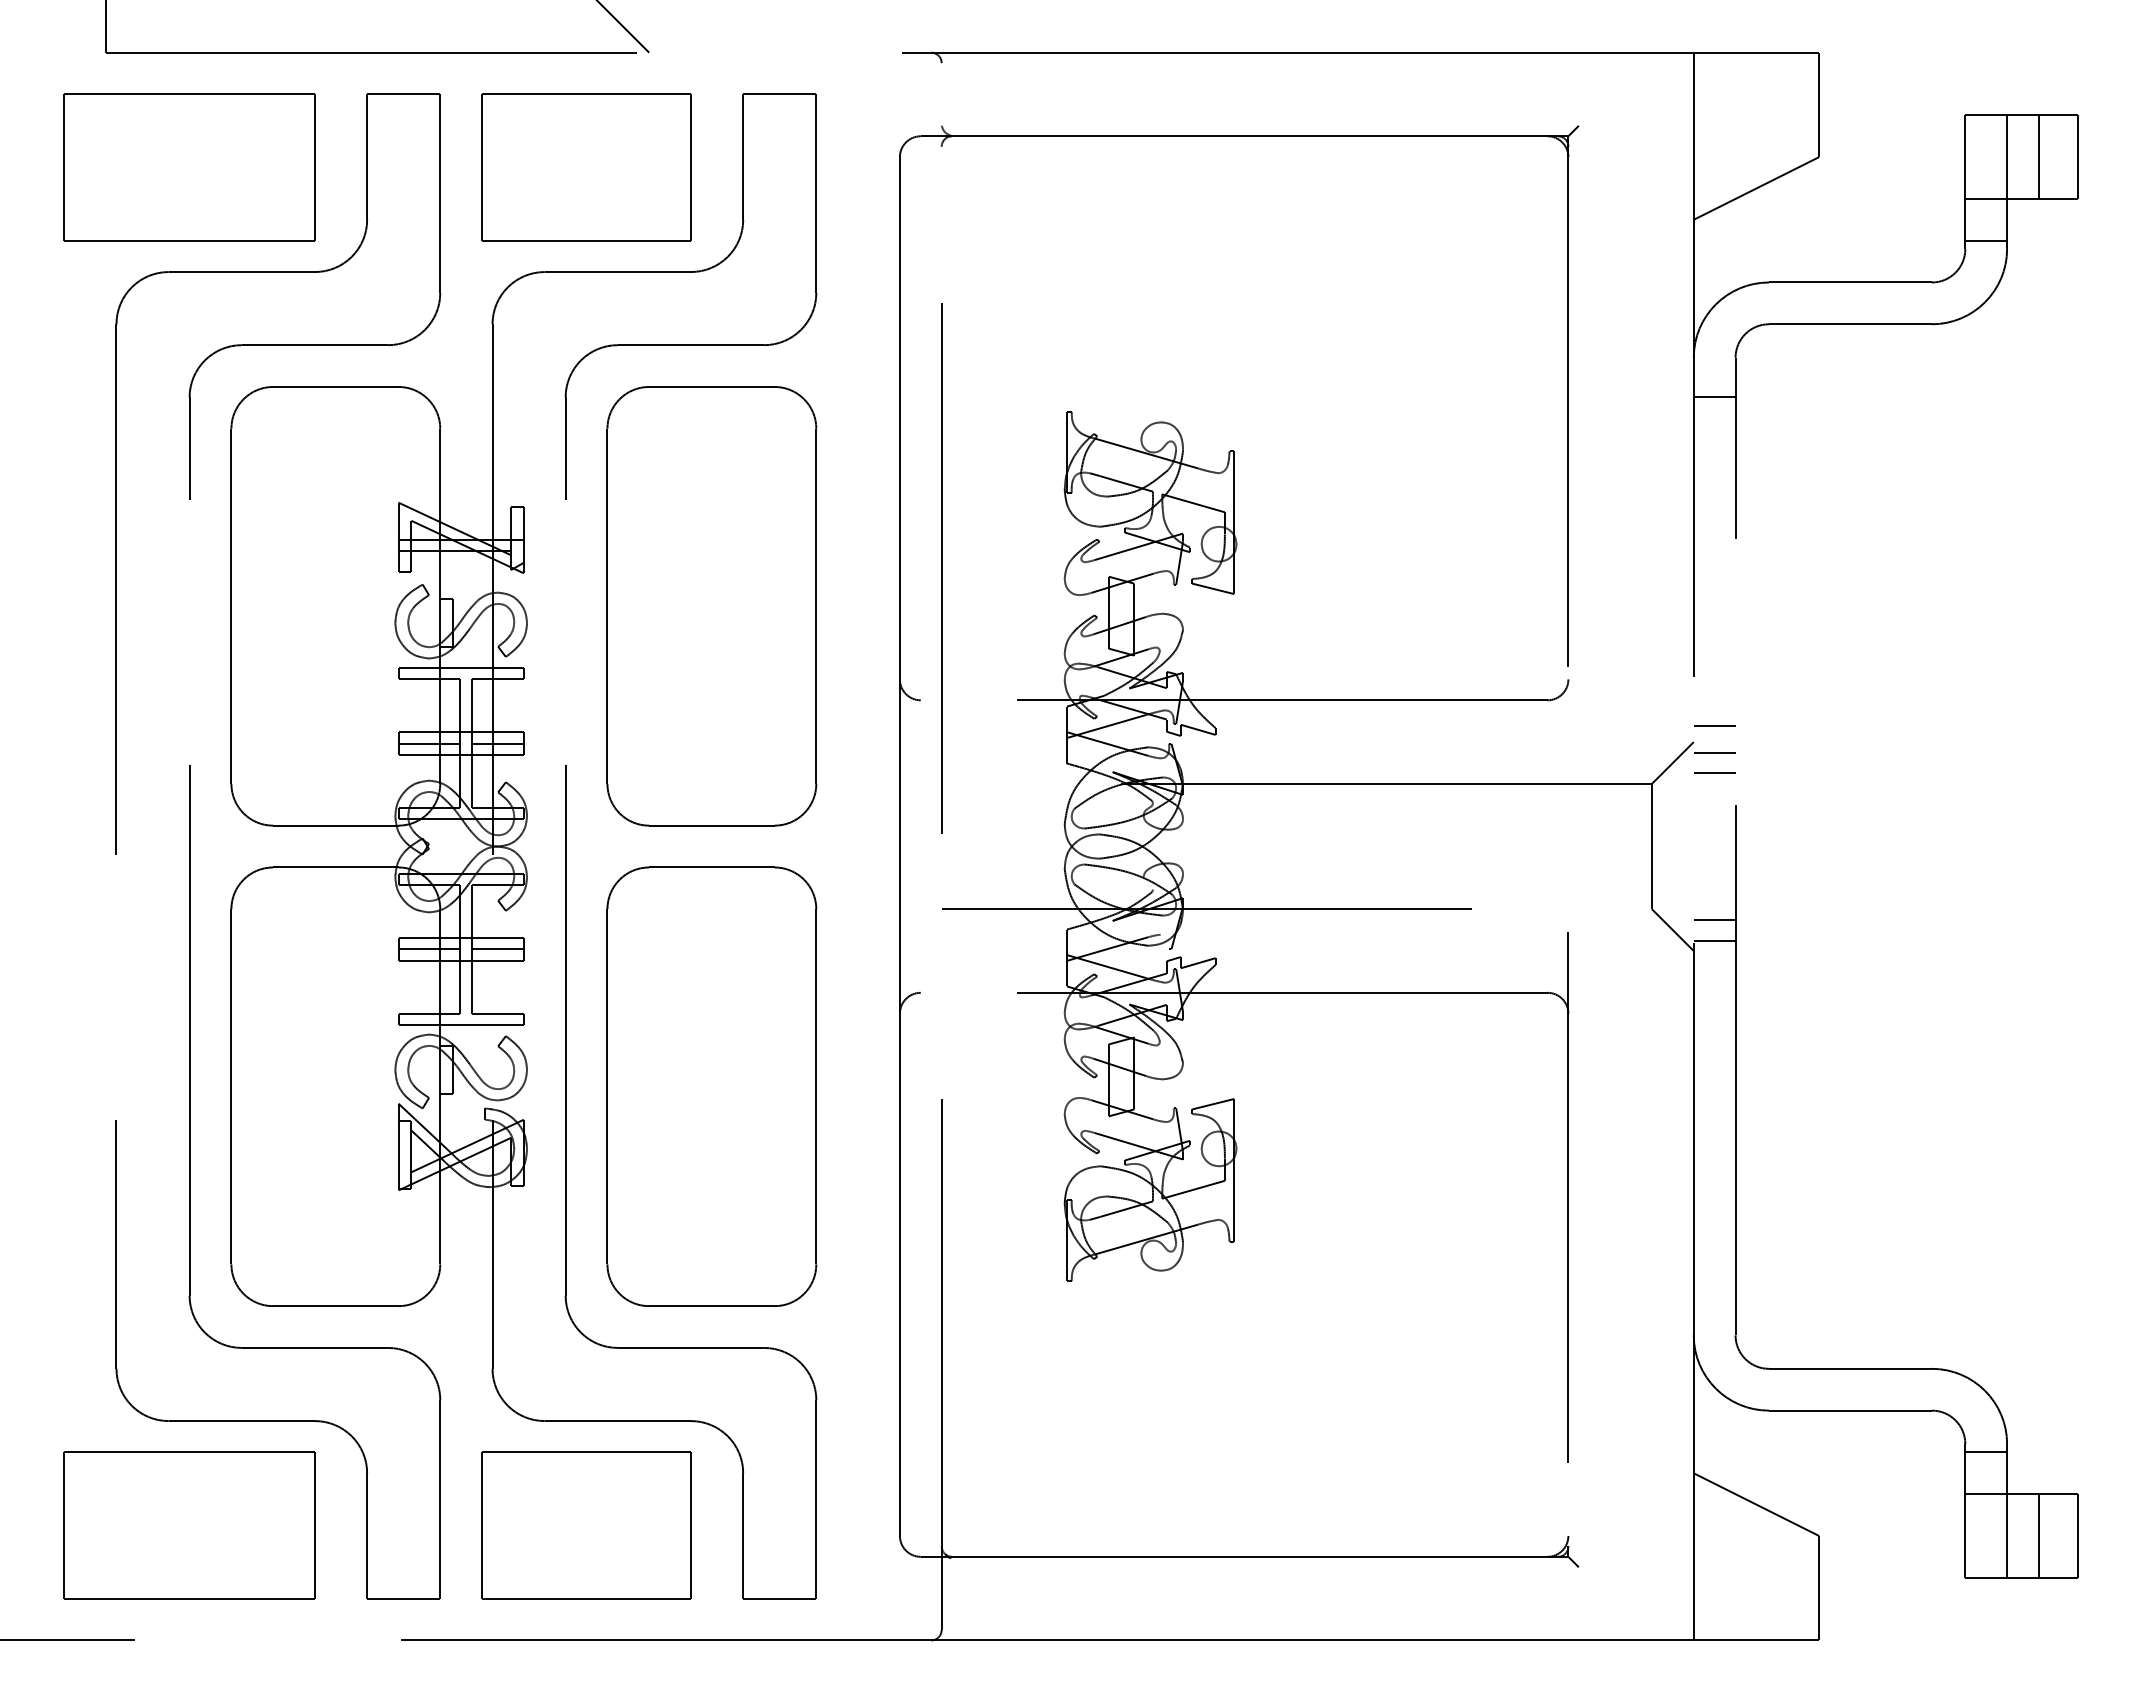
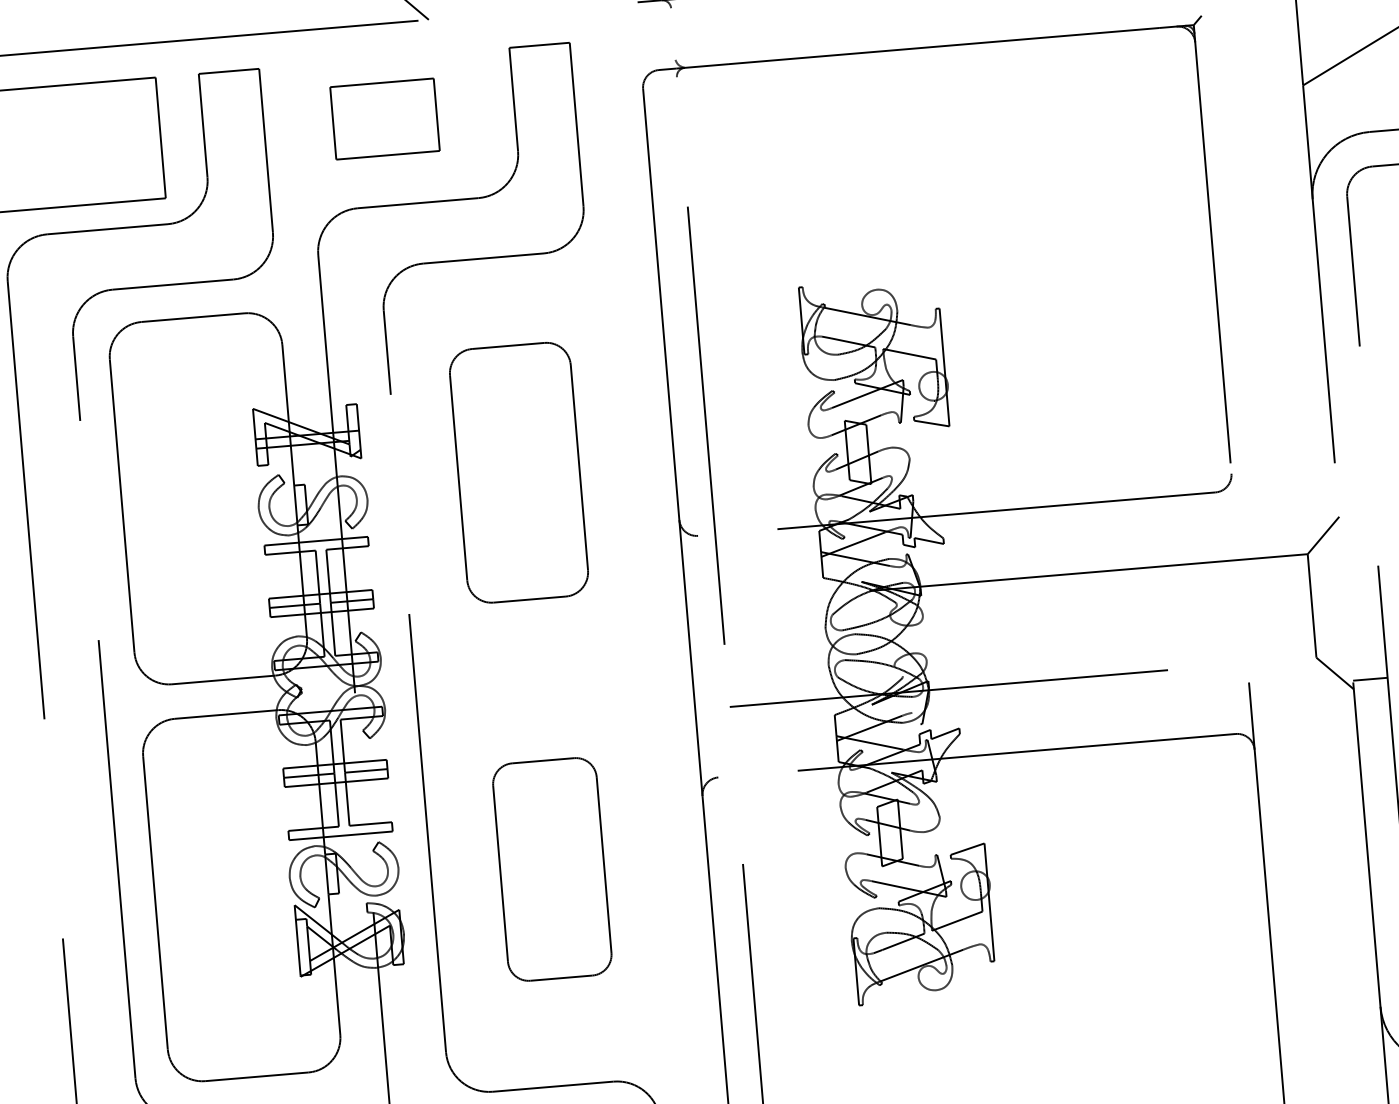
part: (586, 167) -> (385, 119), size x0.6
line: (1714, 397) -> (1332, 230), removed
part: (711, 606) -> (518, 472), size x0.7
line: (1714, 725) -> (1355, 501), removed
line: (1714, 752) -> (1357, 523), removed
line: (1714, 773) -> (1358, 541), removed
line: (1714, 919) -> (1368, 661), removed
part: (711, 1086) -> (551, 869), size x0.6

